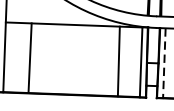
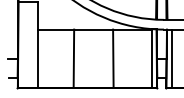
line: (29, 57) -> (73, 58), moved
line: (119, 61) -> (113, 58), moved
line: (164, 63) -> (171, 59), dashed -> solid

